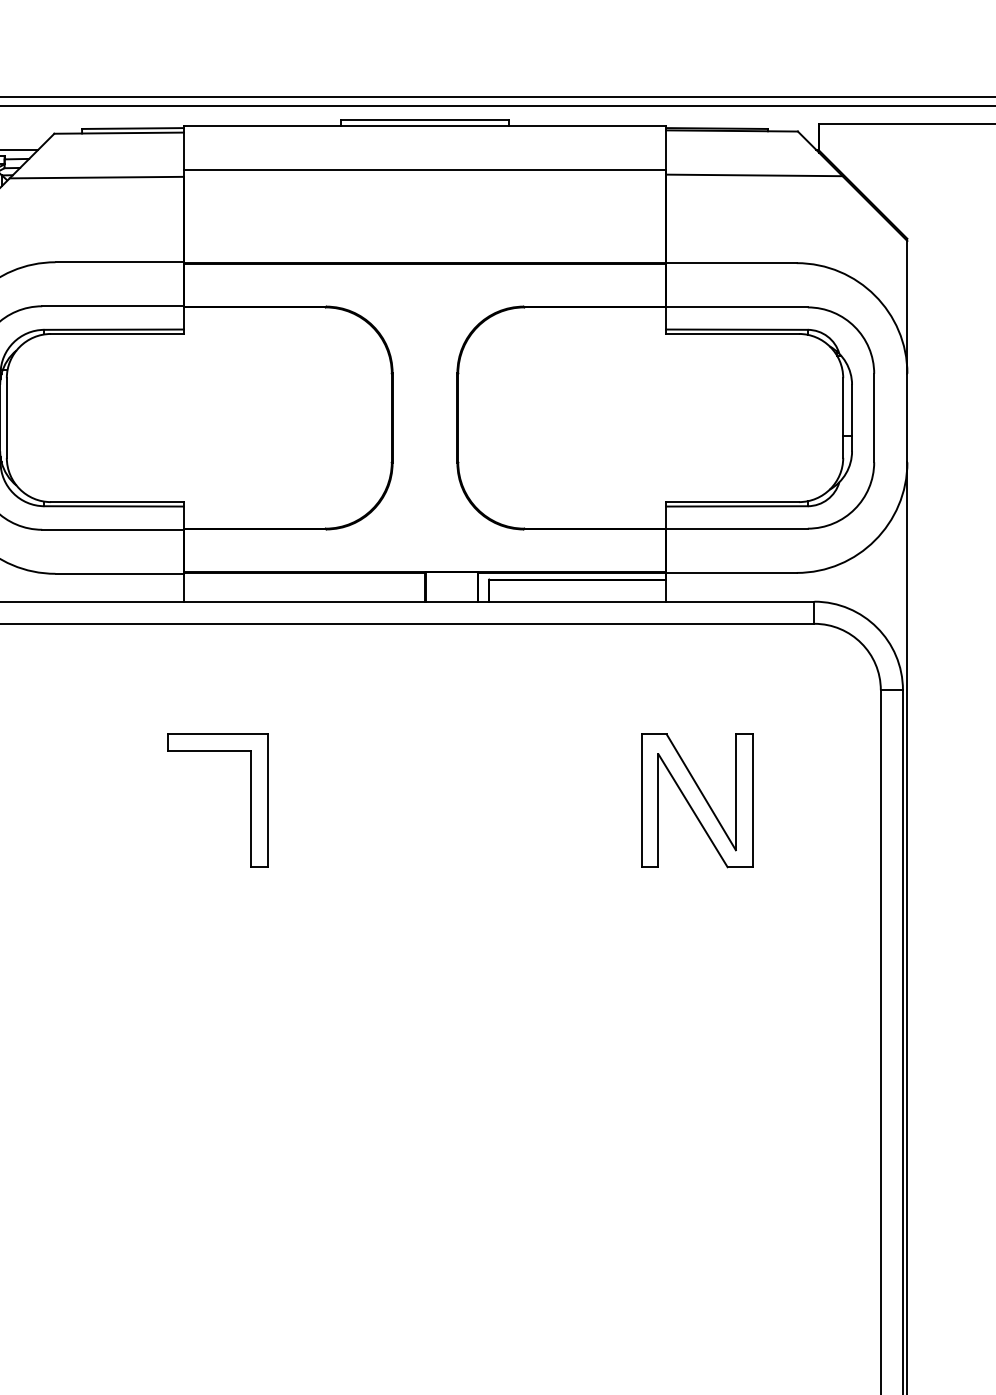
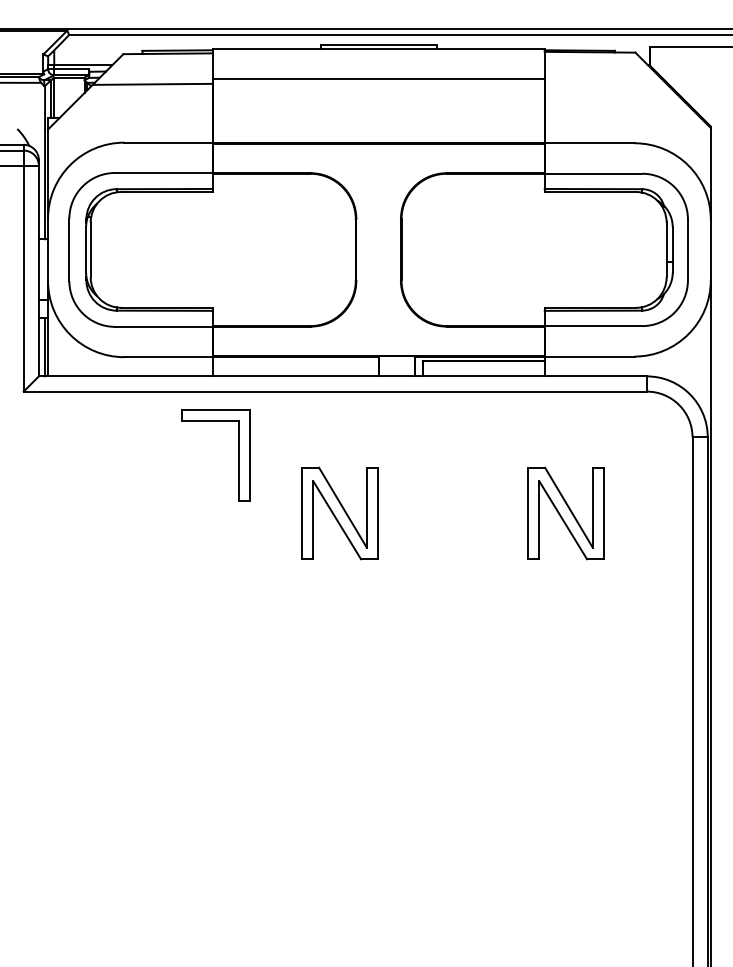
line: (754, 174) -> (605, 82), removed
part: (250, 800) -> (238, 455), moved
part: (368, 800) -> (339, 513), added

